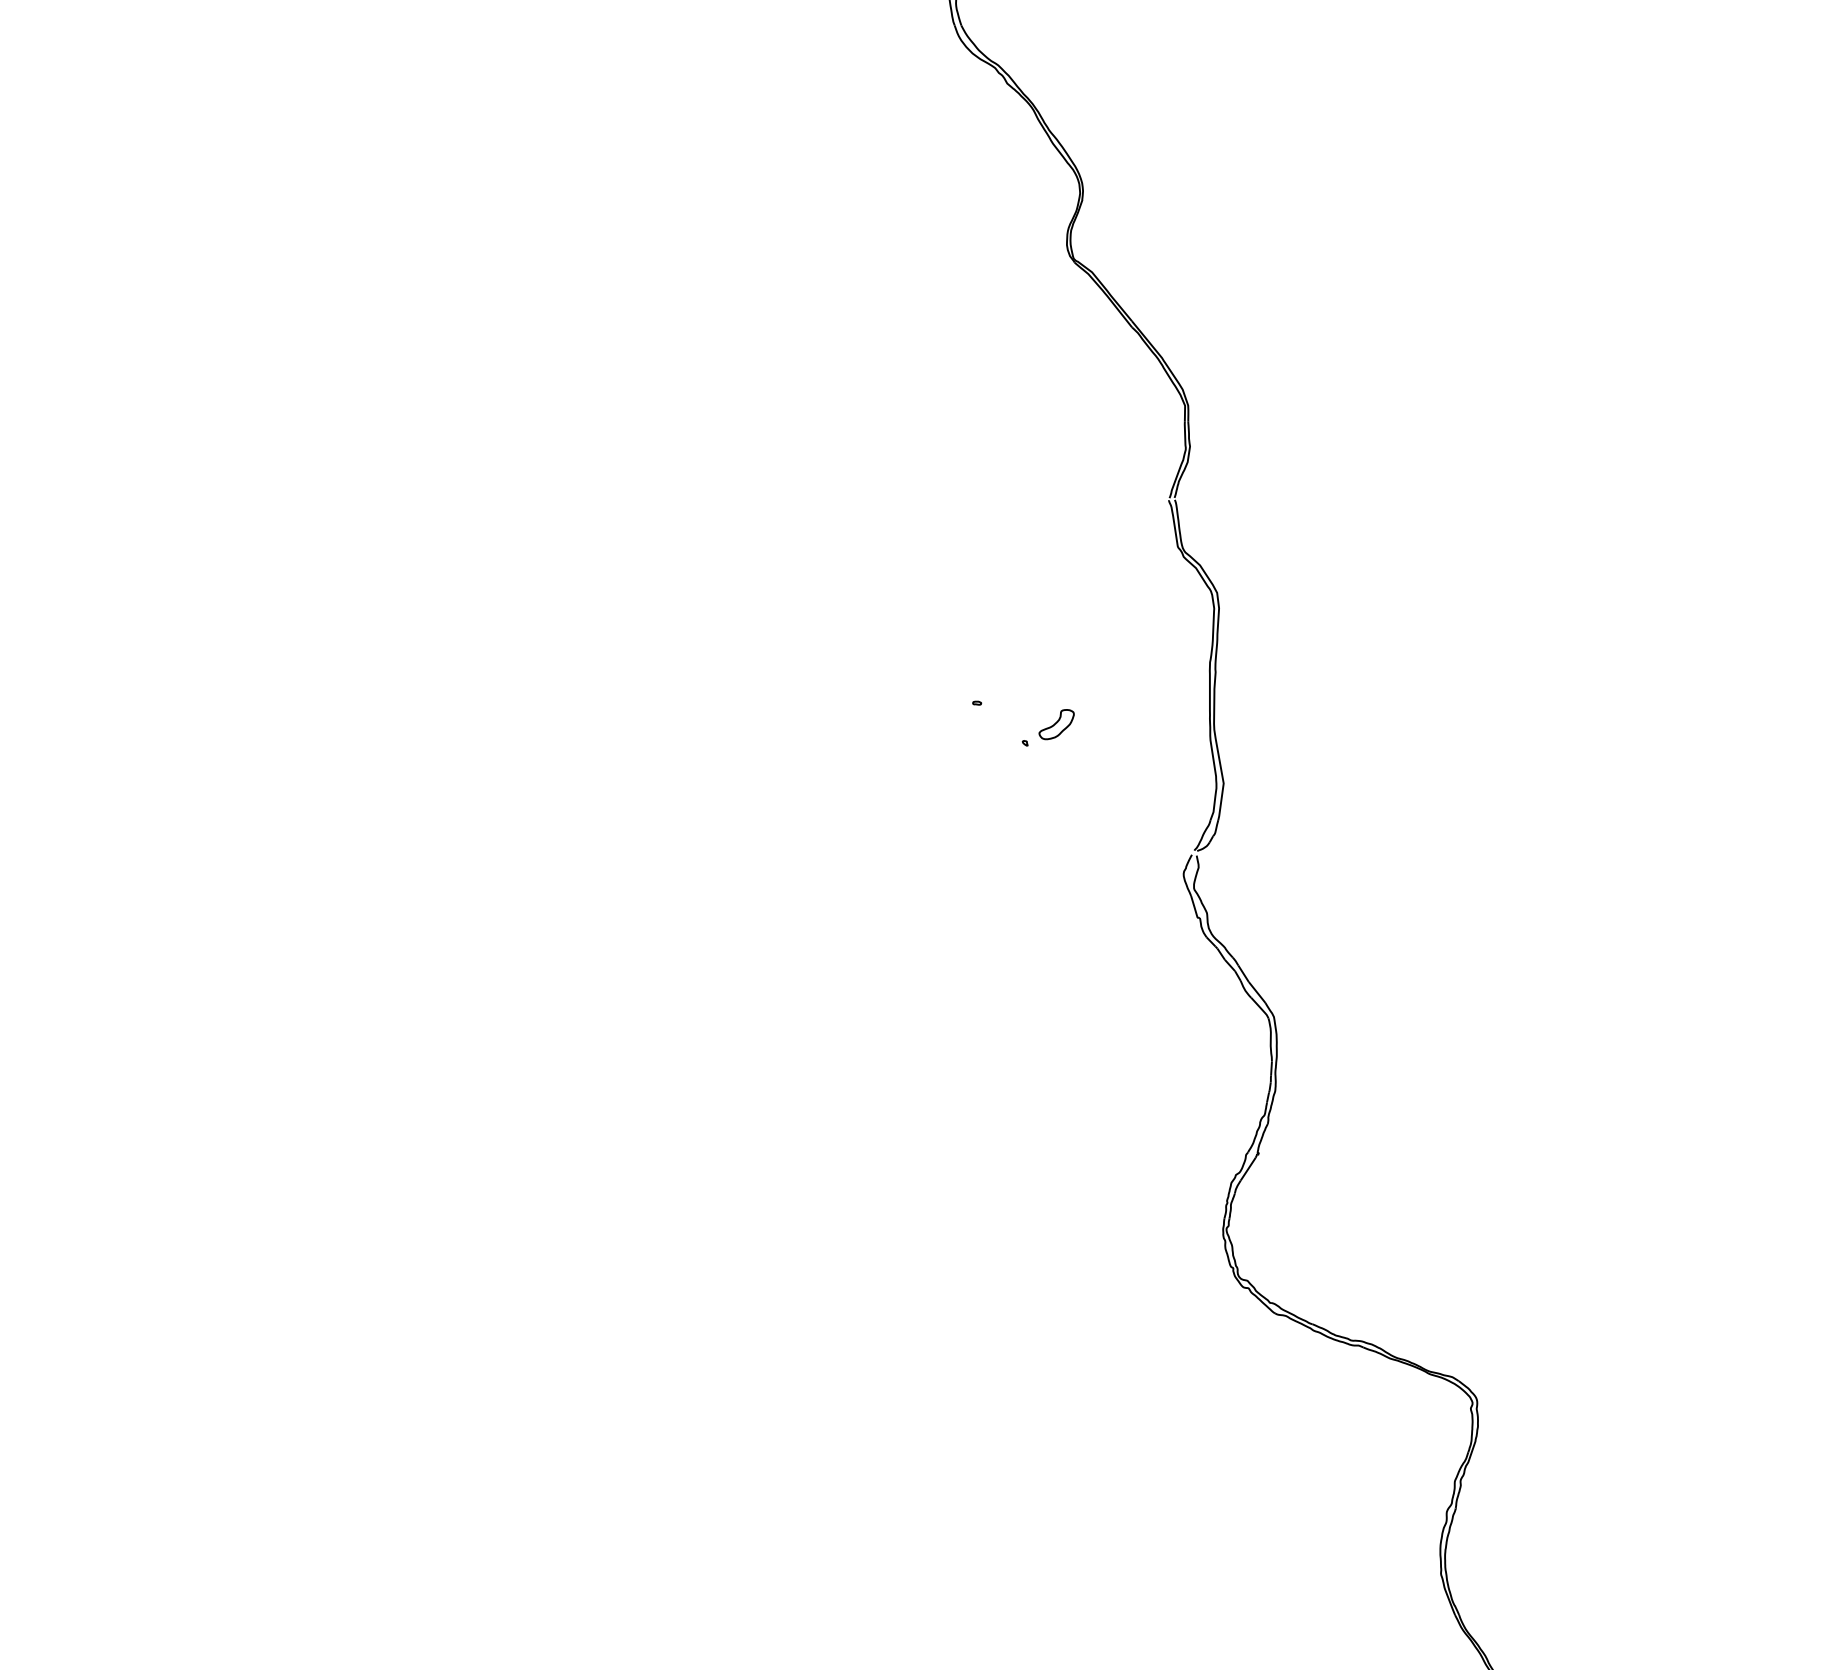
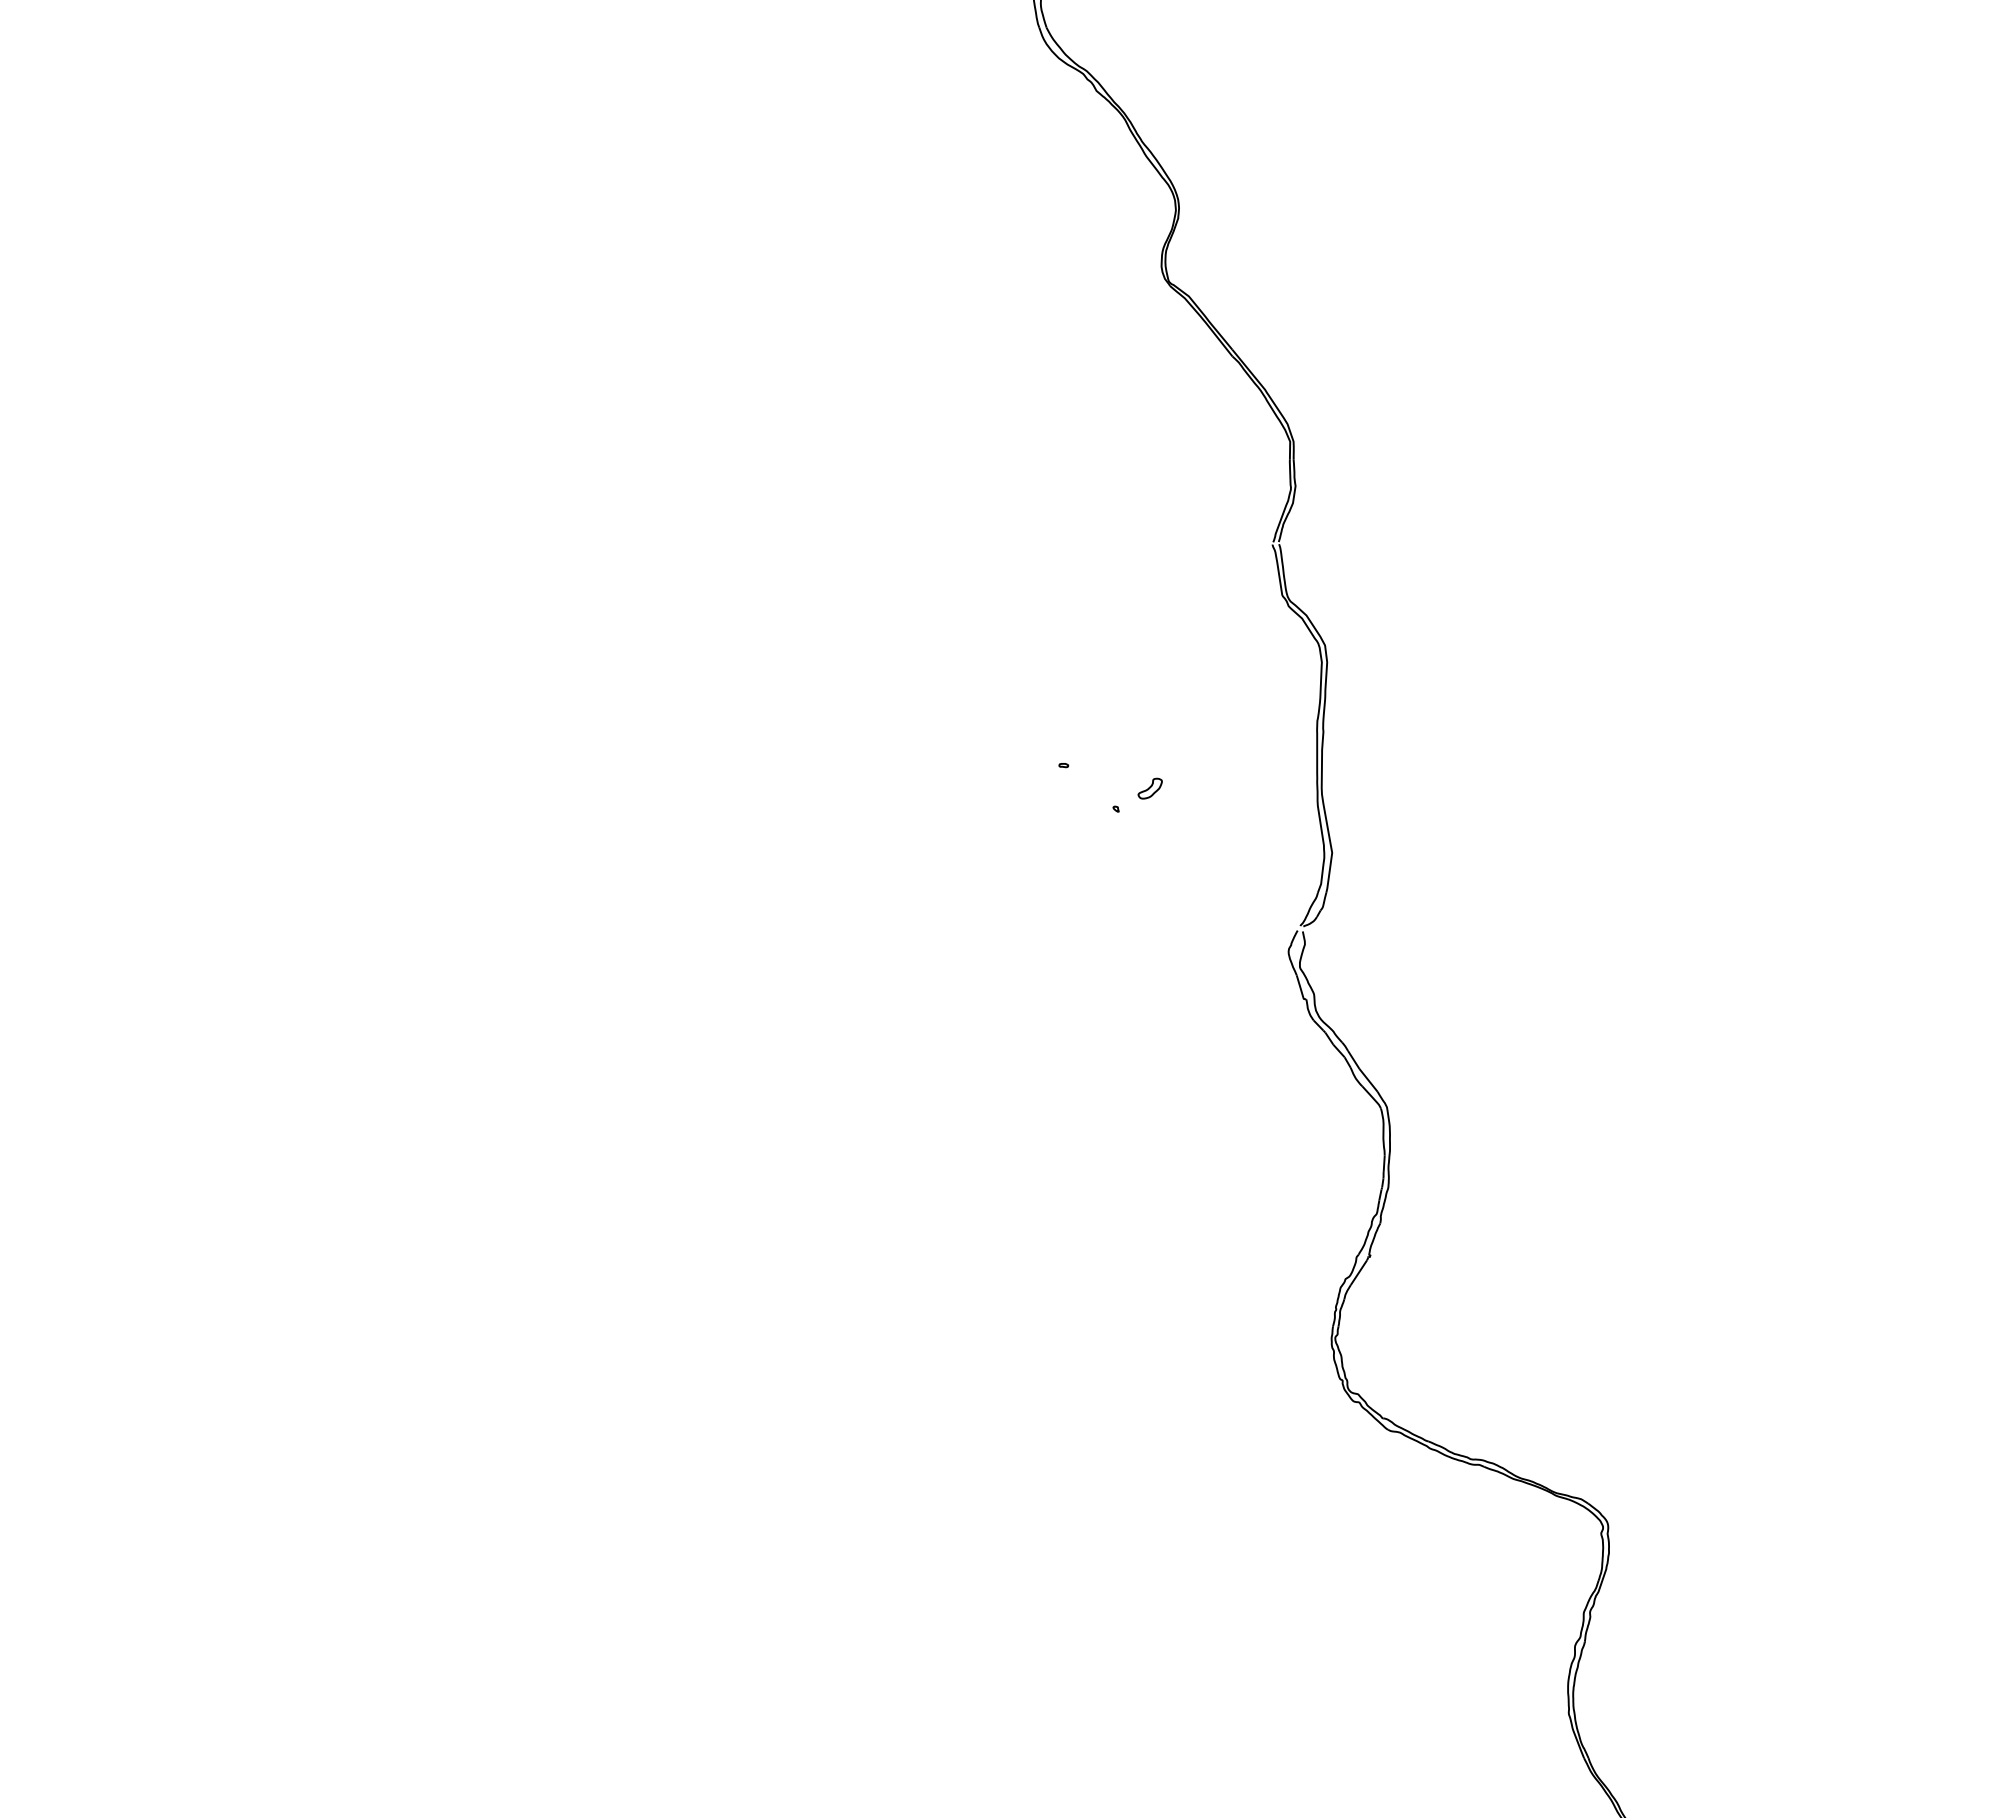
part: (1055, 724) -> (1149, 788), size x0.62

